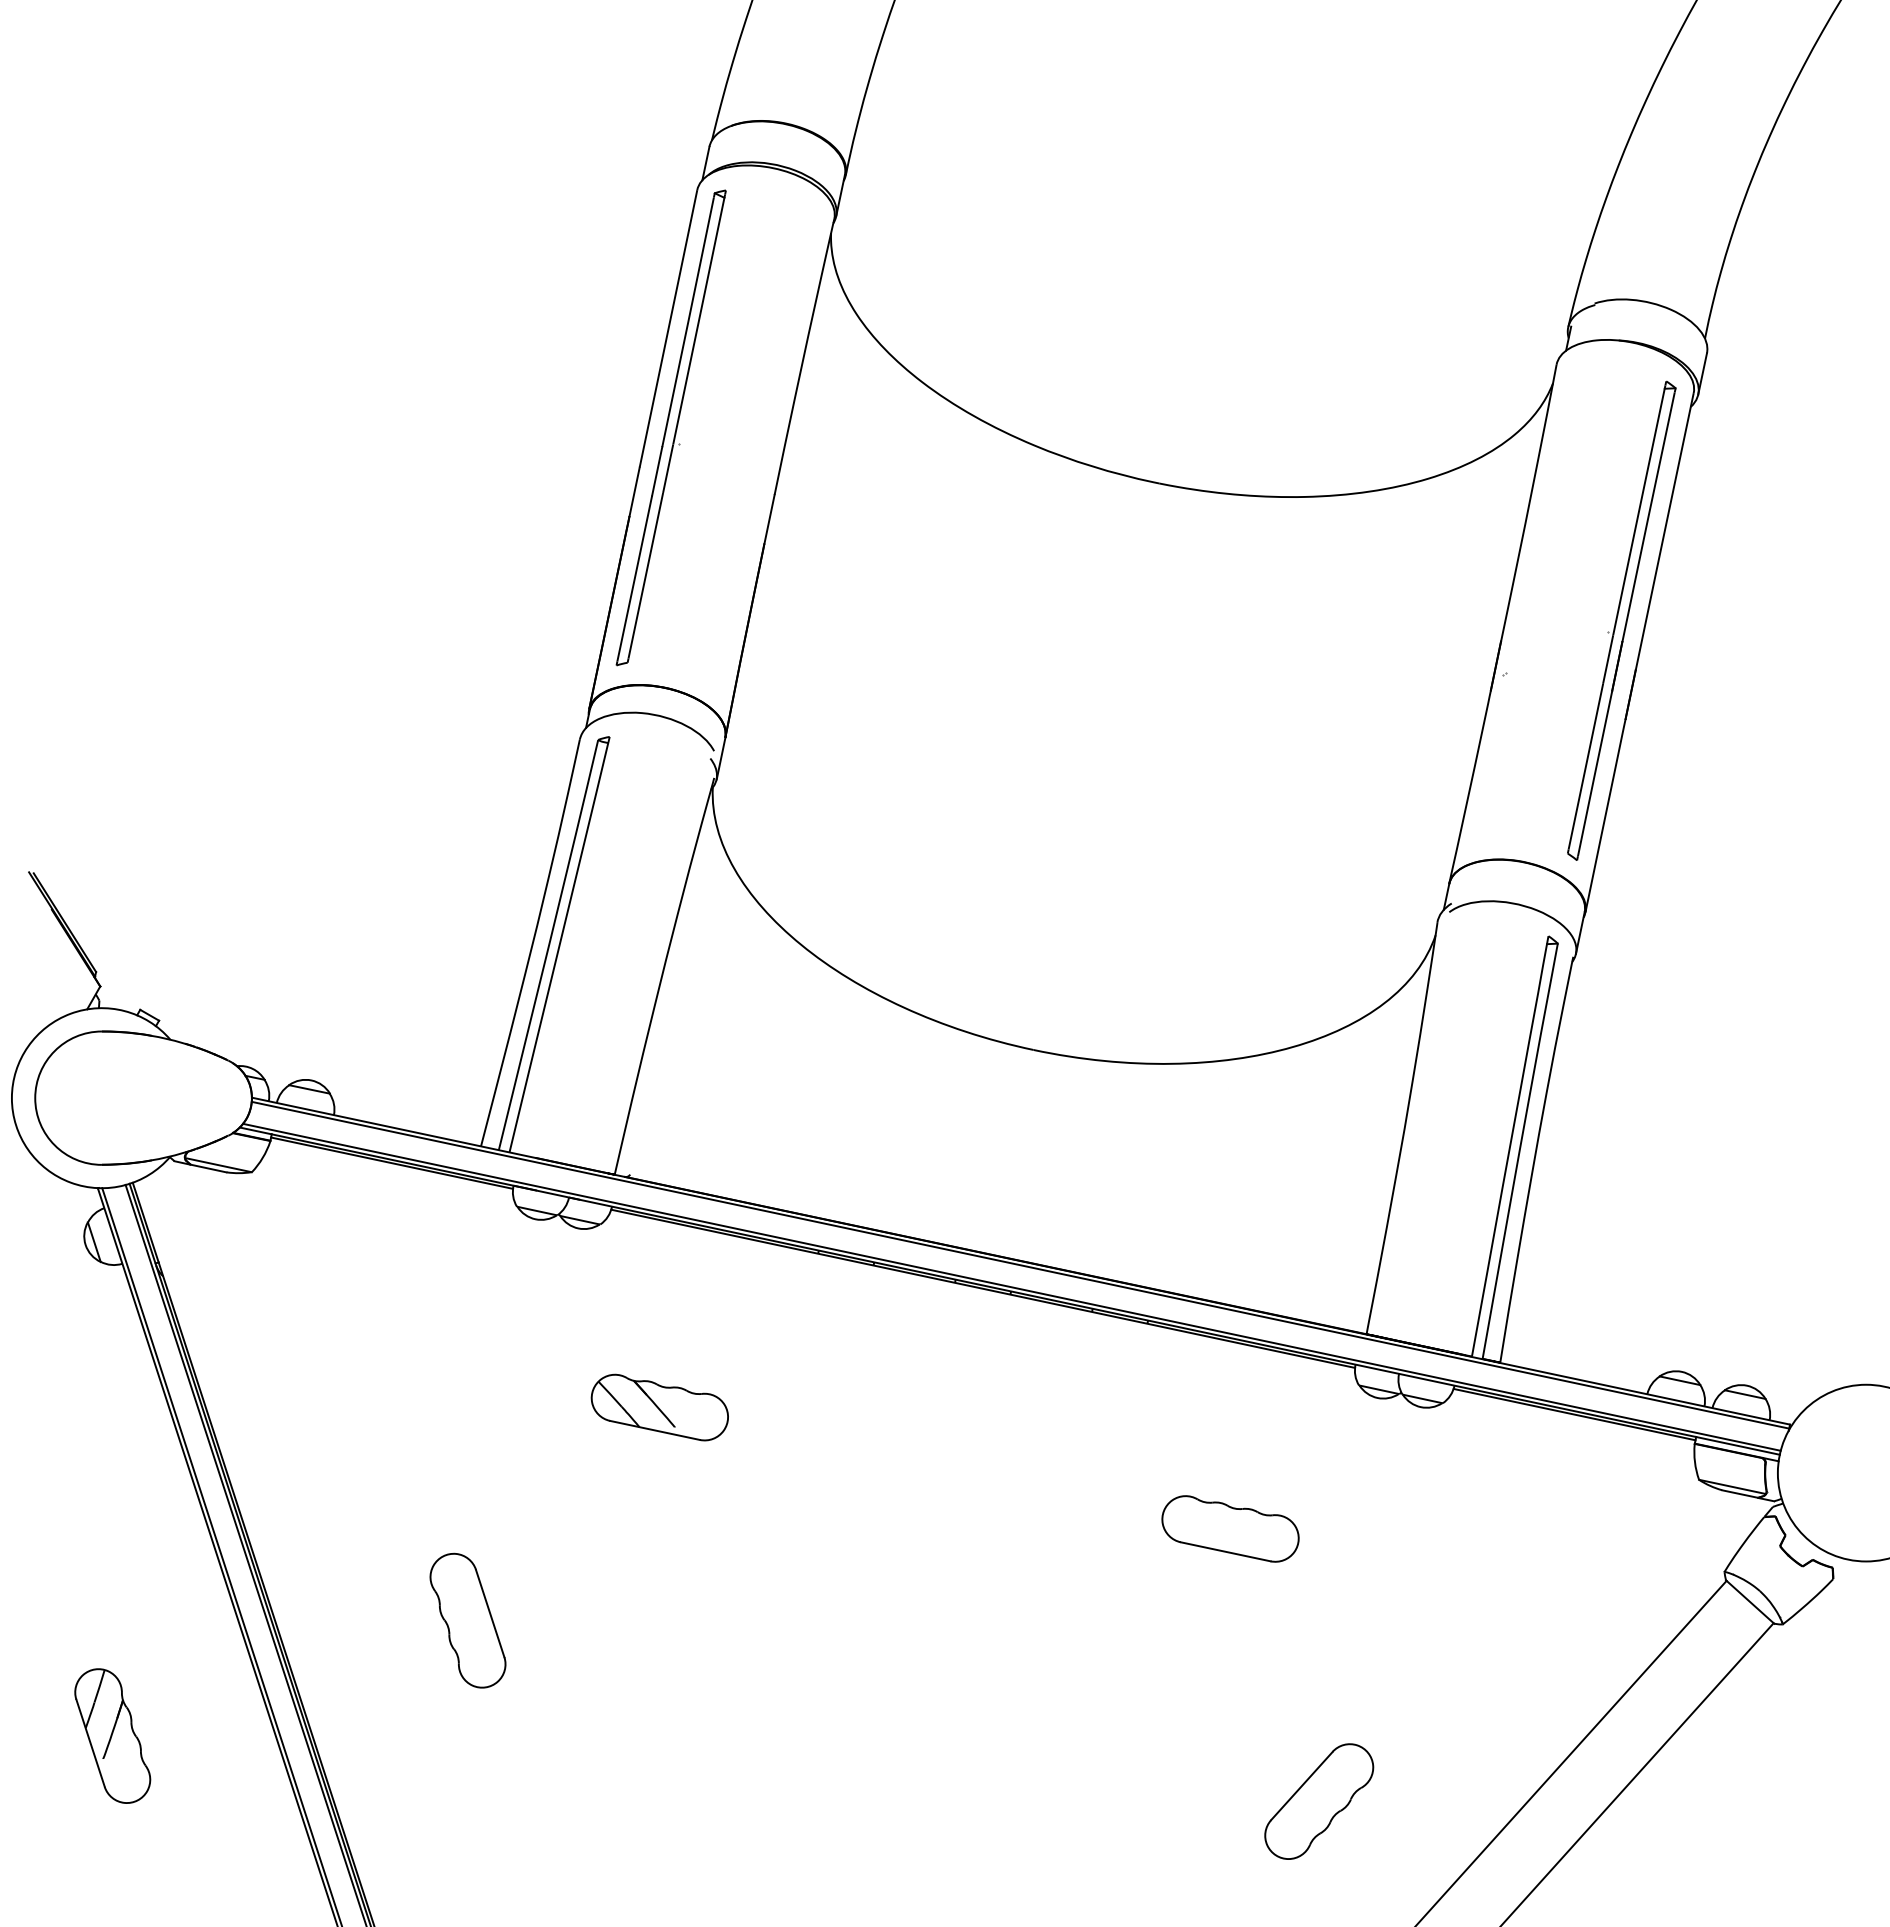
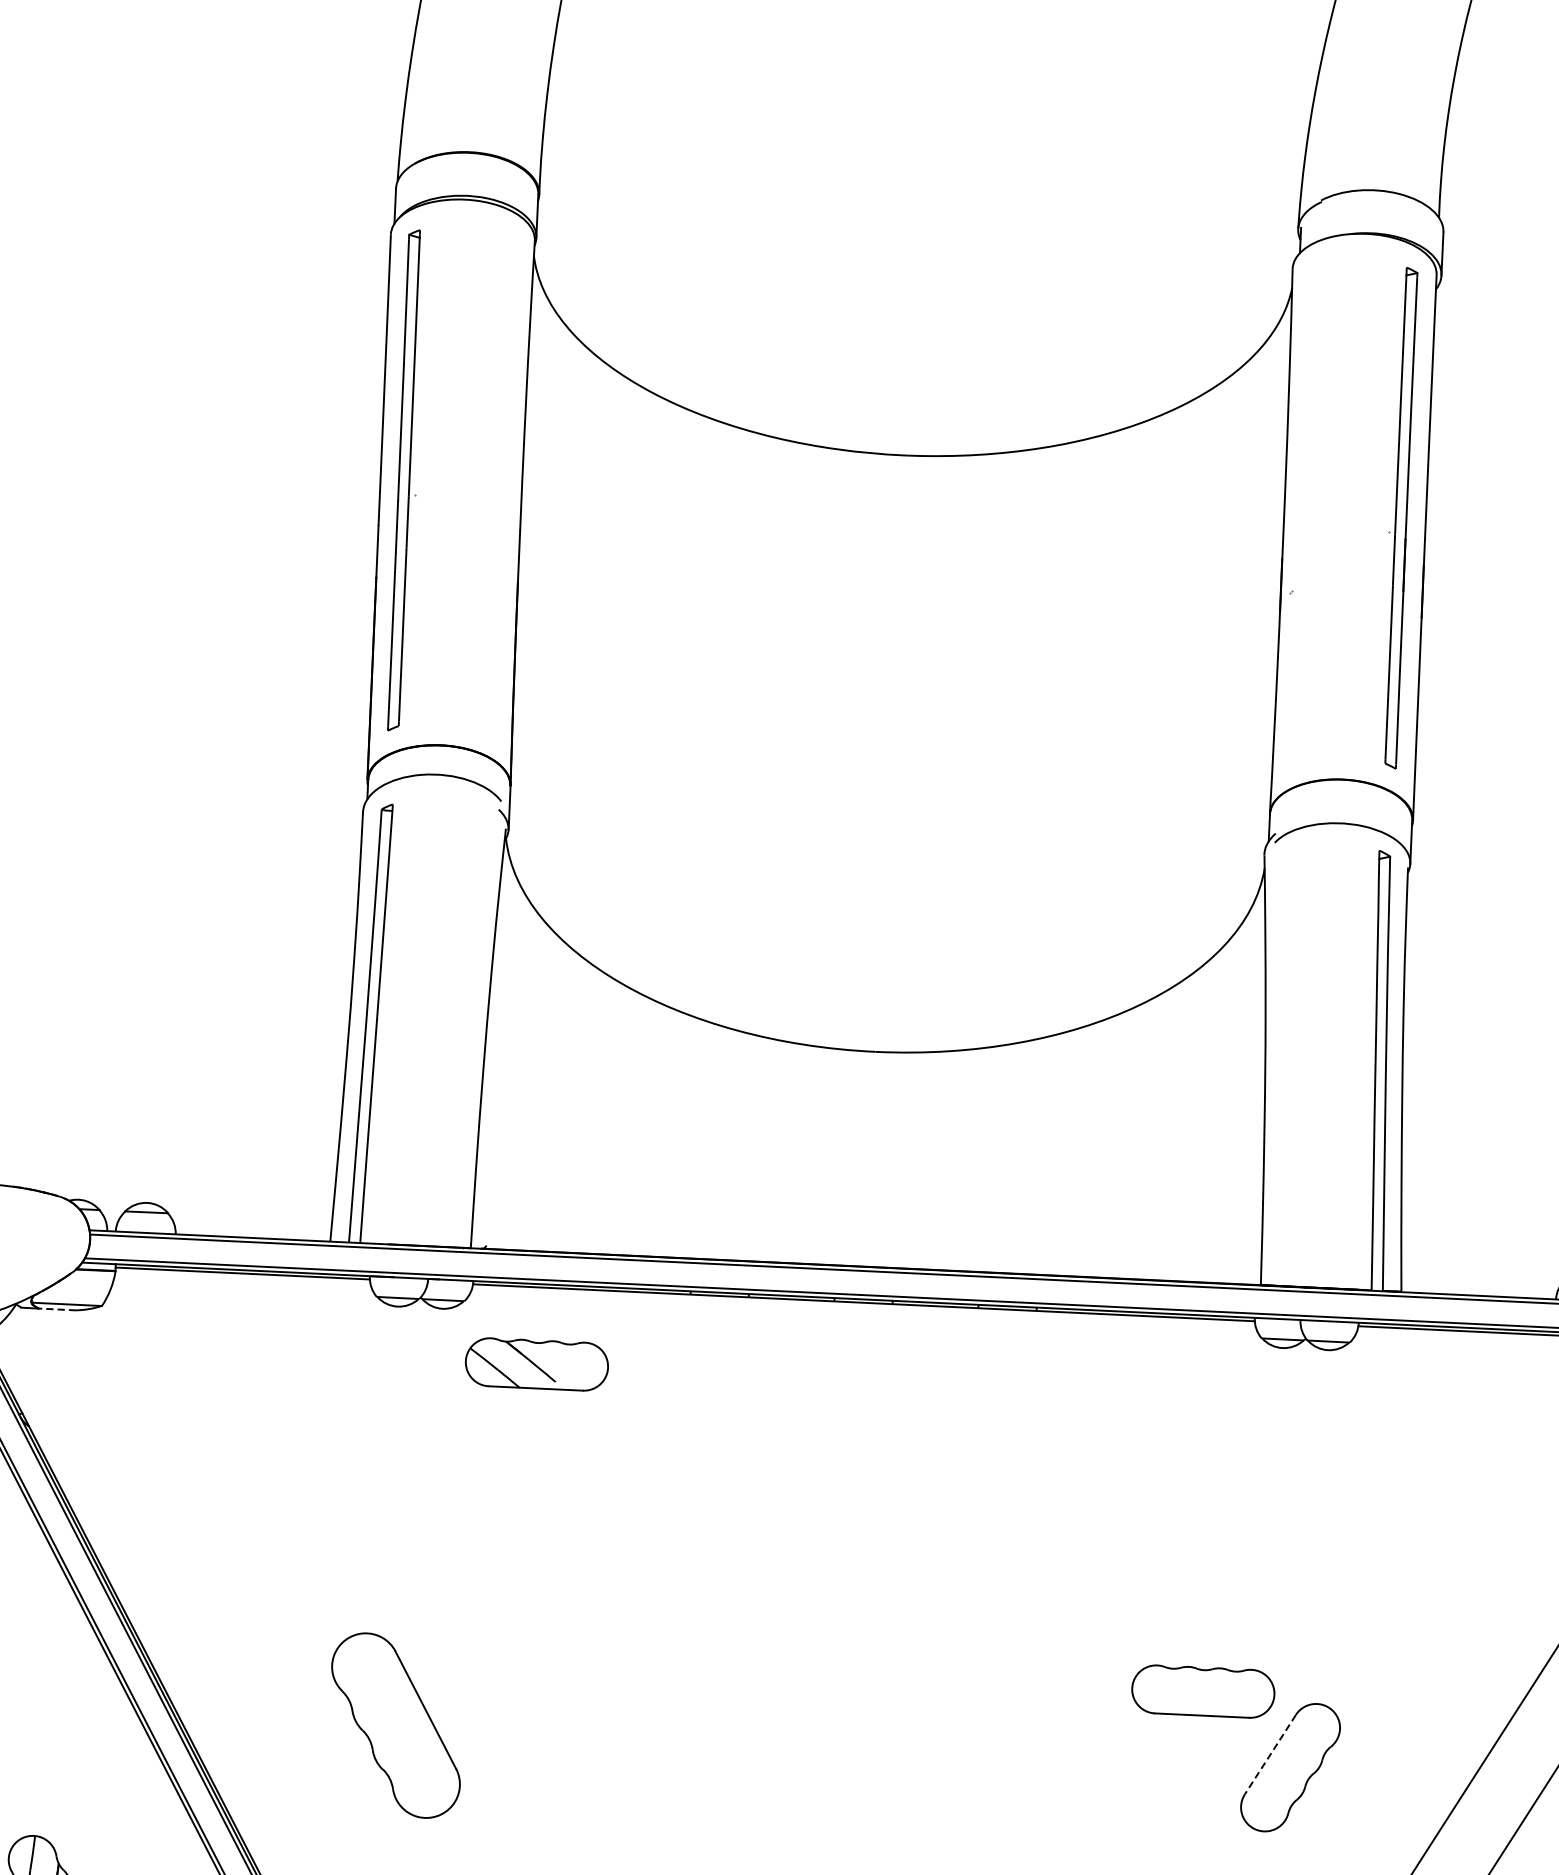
line: (208, 1168) -> (57, 1309), solid -> dashed
part: (659, 1407) -> (536, 1364), moved
part: (1230, 1528) -> (1203, 1691), moved
part: (467, 1620) -> (395, 1725), size x1.4
line: (1301, 1786) -> (1270, 1755), solid -> dashed

